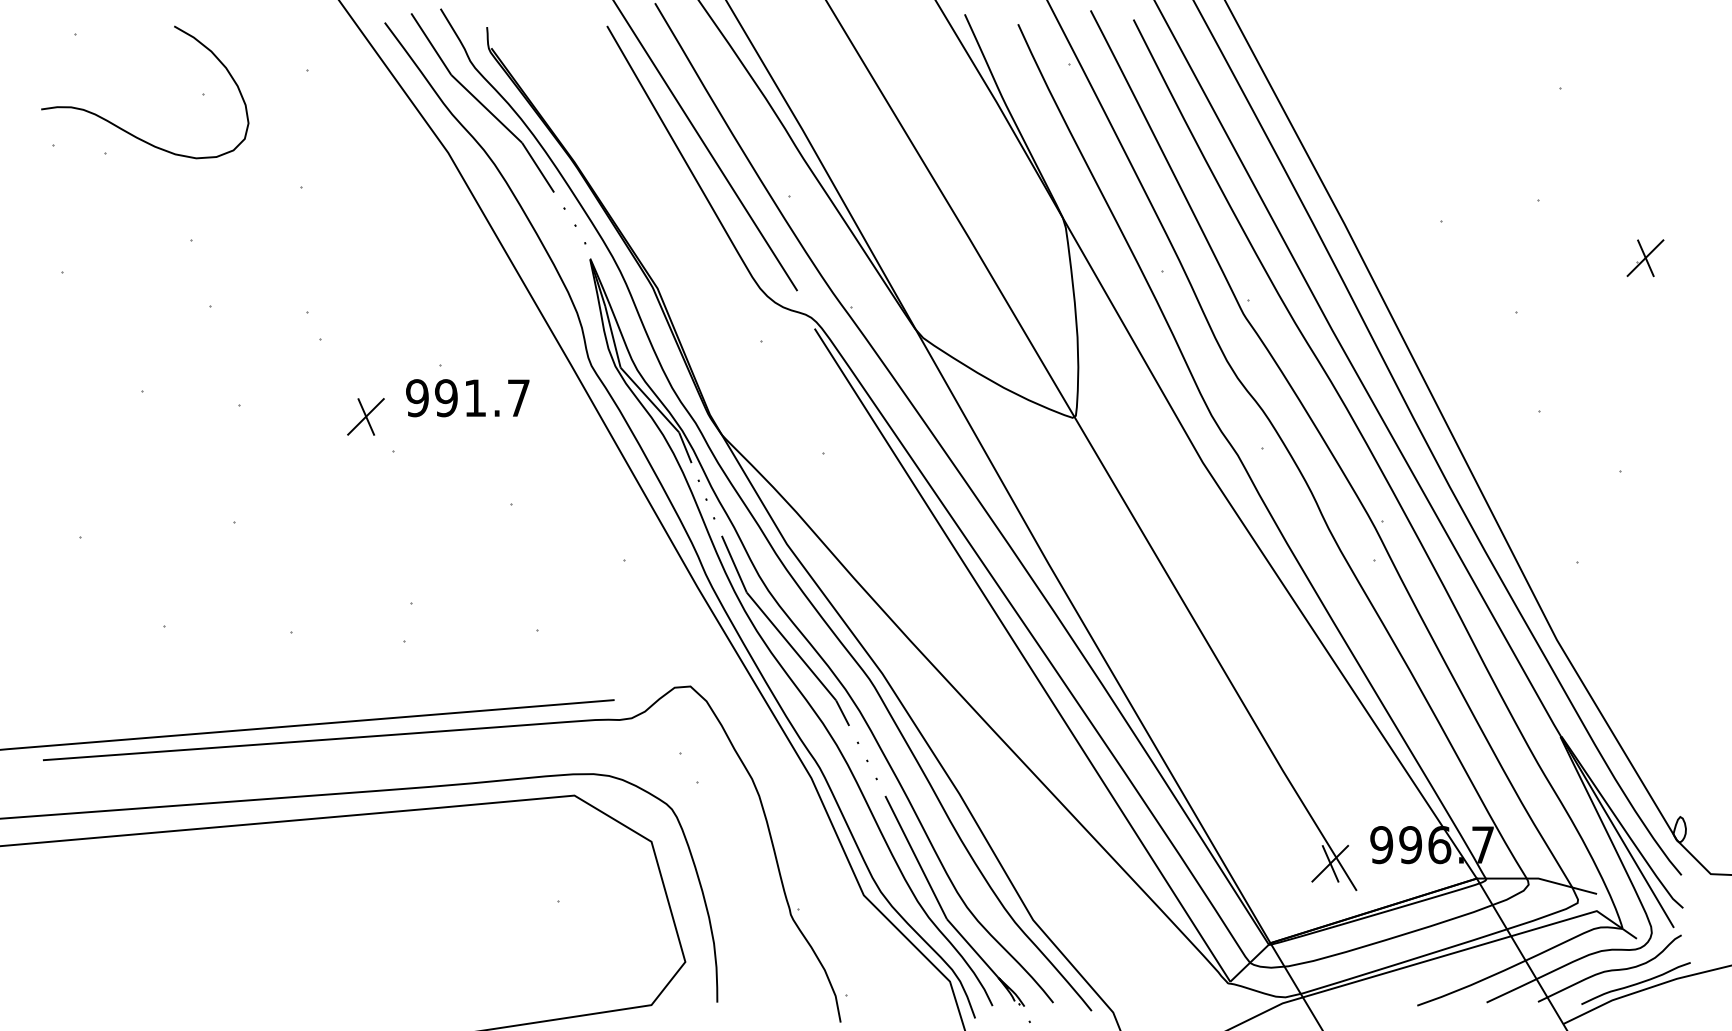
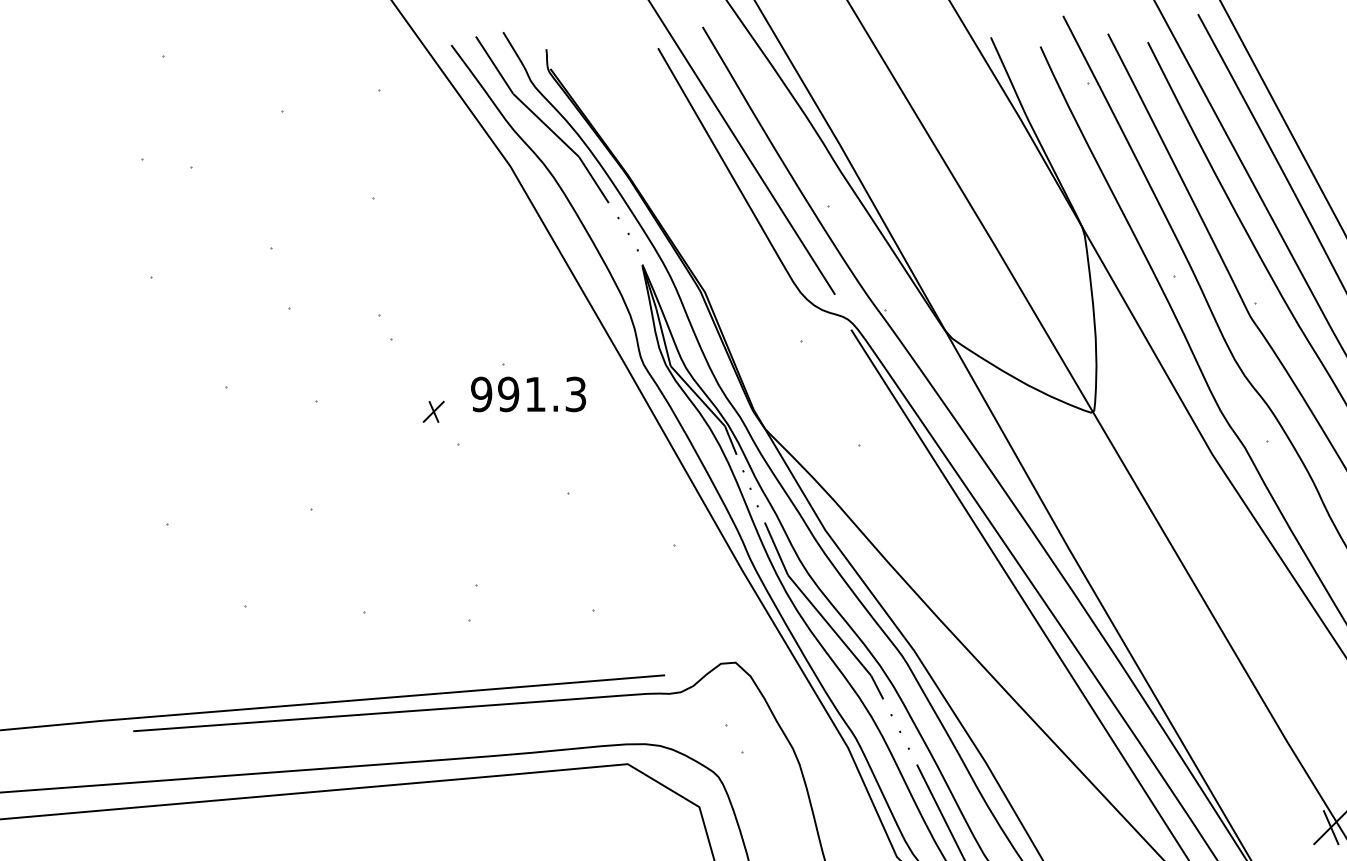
curve: (126, 130) -> (210, 145), removed
text: (518, 398) -> (575, 394), 991.7 -> 991.3
part: (365, 416) -> (433, 411), size x0.6

